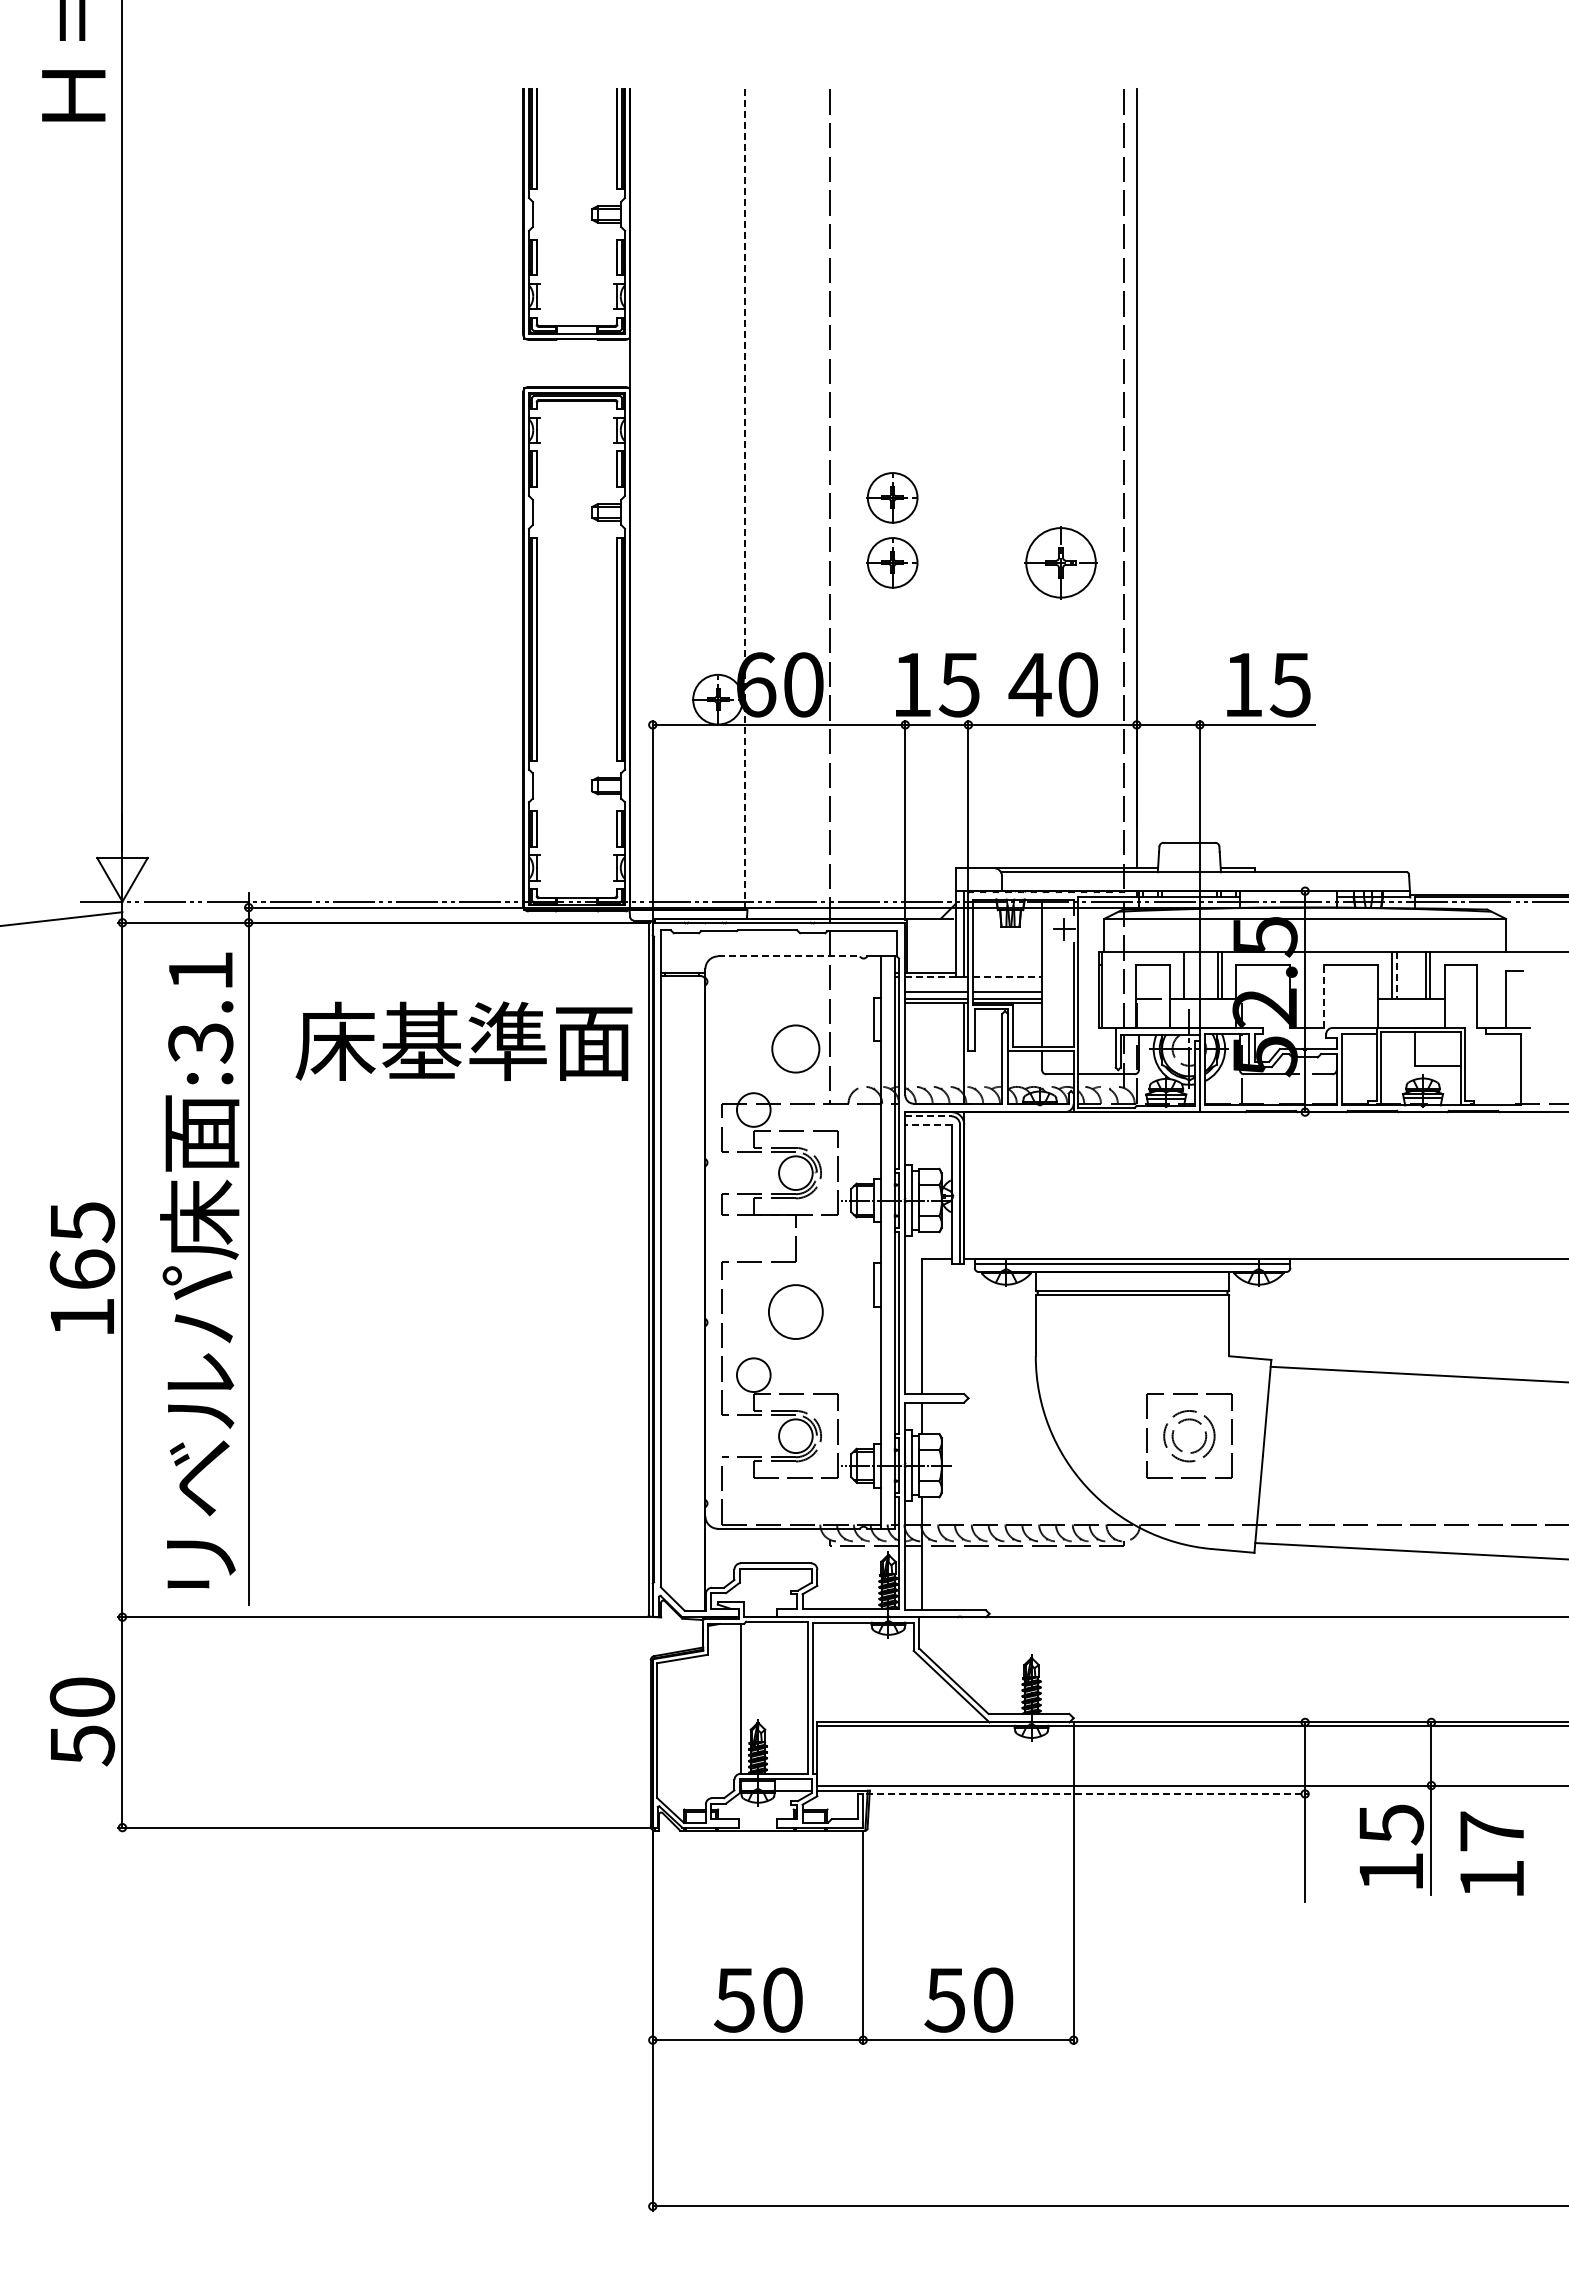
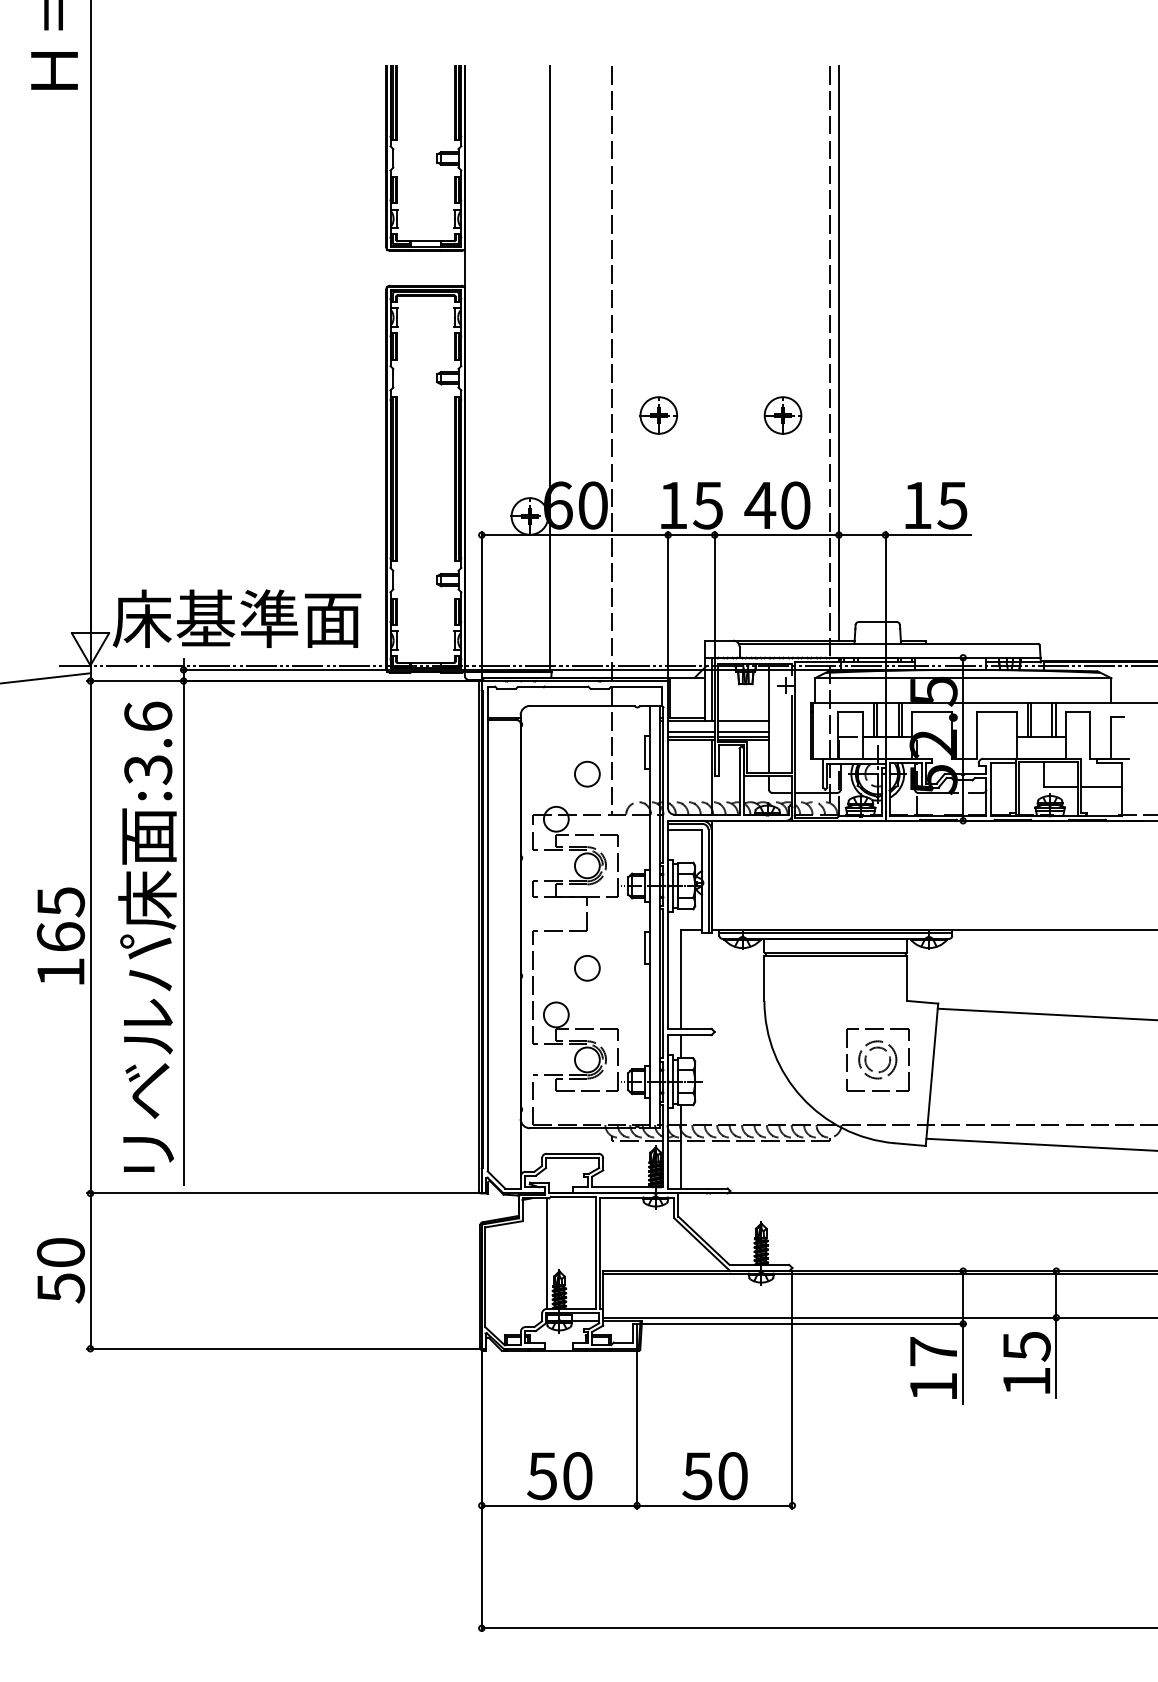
part: (892, 497) -> (658, 367), removed
line: (745, 499) -> (550, 368), dashed -> solid
part: (1060, 562) -> (782, 415), size x0.71
line: (789, 956) -> (582, 705), dashed -> solid
text: (200, 969) -> (148, 715), :3.1 -> :3.6
line: (1188, 975) -> (877, 719), added
line: (1396, 975) -> (1030, 719), dashed -> solid
line: (931, 977) -> (687, 721), dashed -> solid
line: (1007, 977) -> (743, 721), dashed -> solid
line: (1324, 996) -> (977, 735), dashed -> solid
text: (463, 1040) -> (236, 618), moved
circle: (795, 1048) -> (587, 773), size x0.71
line: (1492, 1065) -> (1101, 786), added
line: (928, 1116) -> (685, 824), dashed -> solid
line: (927, 1124) -> (684, 829), dashed -> solid
circle: (795, 1311) -> (587, 967), size x0.62
line: (1087, 1793) -> (802, 1323), dashed -> solid
text: (1491, 1853) -> (933, 1367), moved

